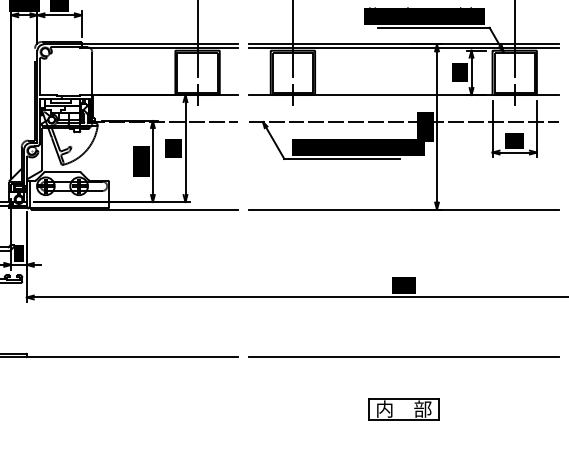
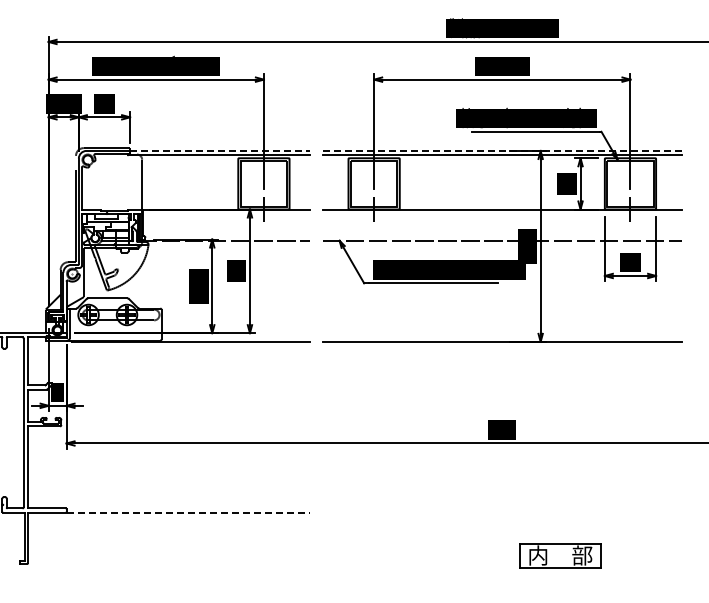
line: (160, 43) -> (220, 150), solid -> dashed
line: (404, 43) -> (502, 150), solid -> dashed
line: (132, 357) -> (188, 512), solid -> dashed
line: (403, 357) -> (501, 512), removed
part: (404, 409) -> (560, 555), moved

